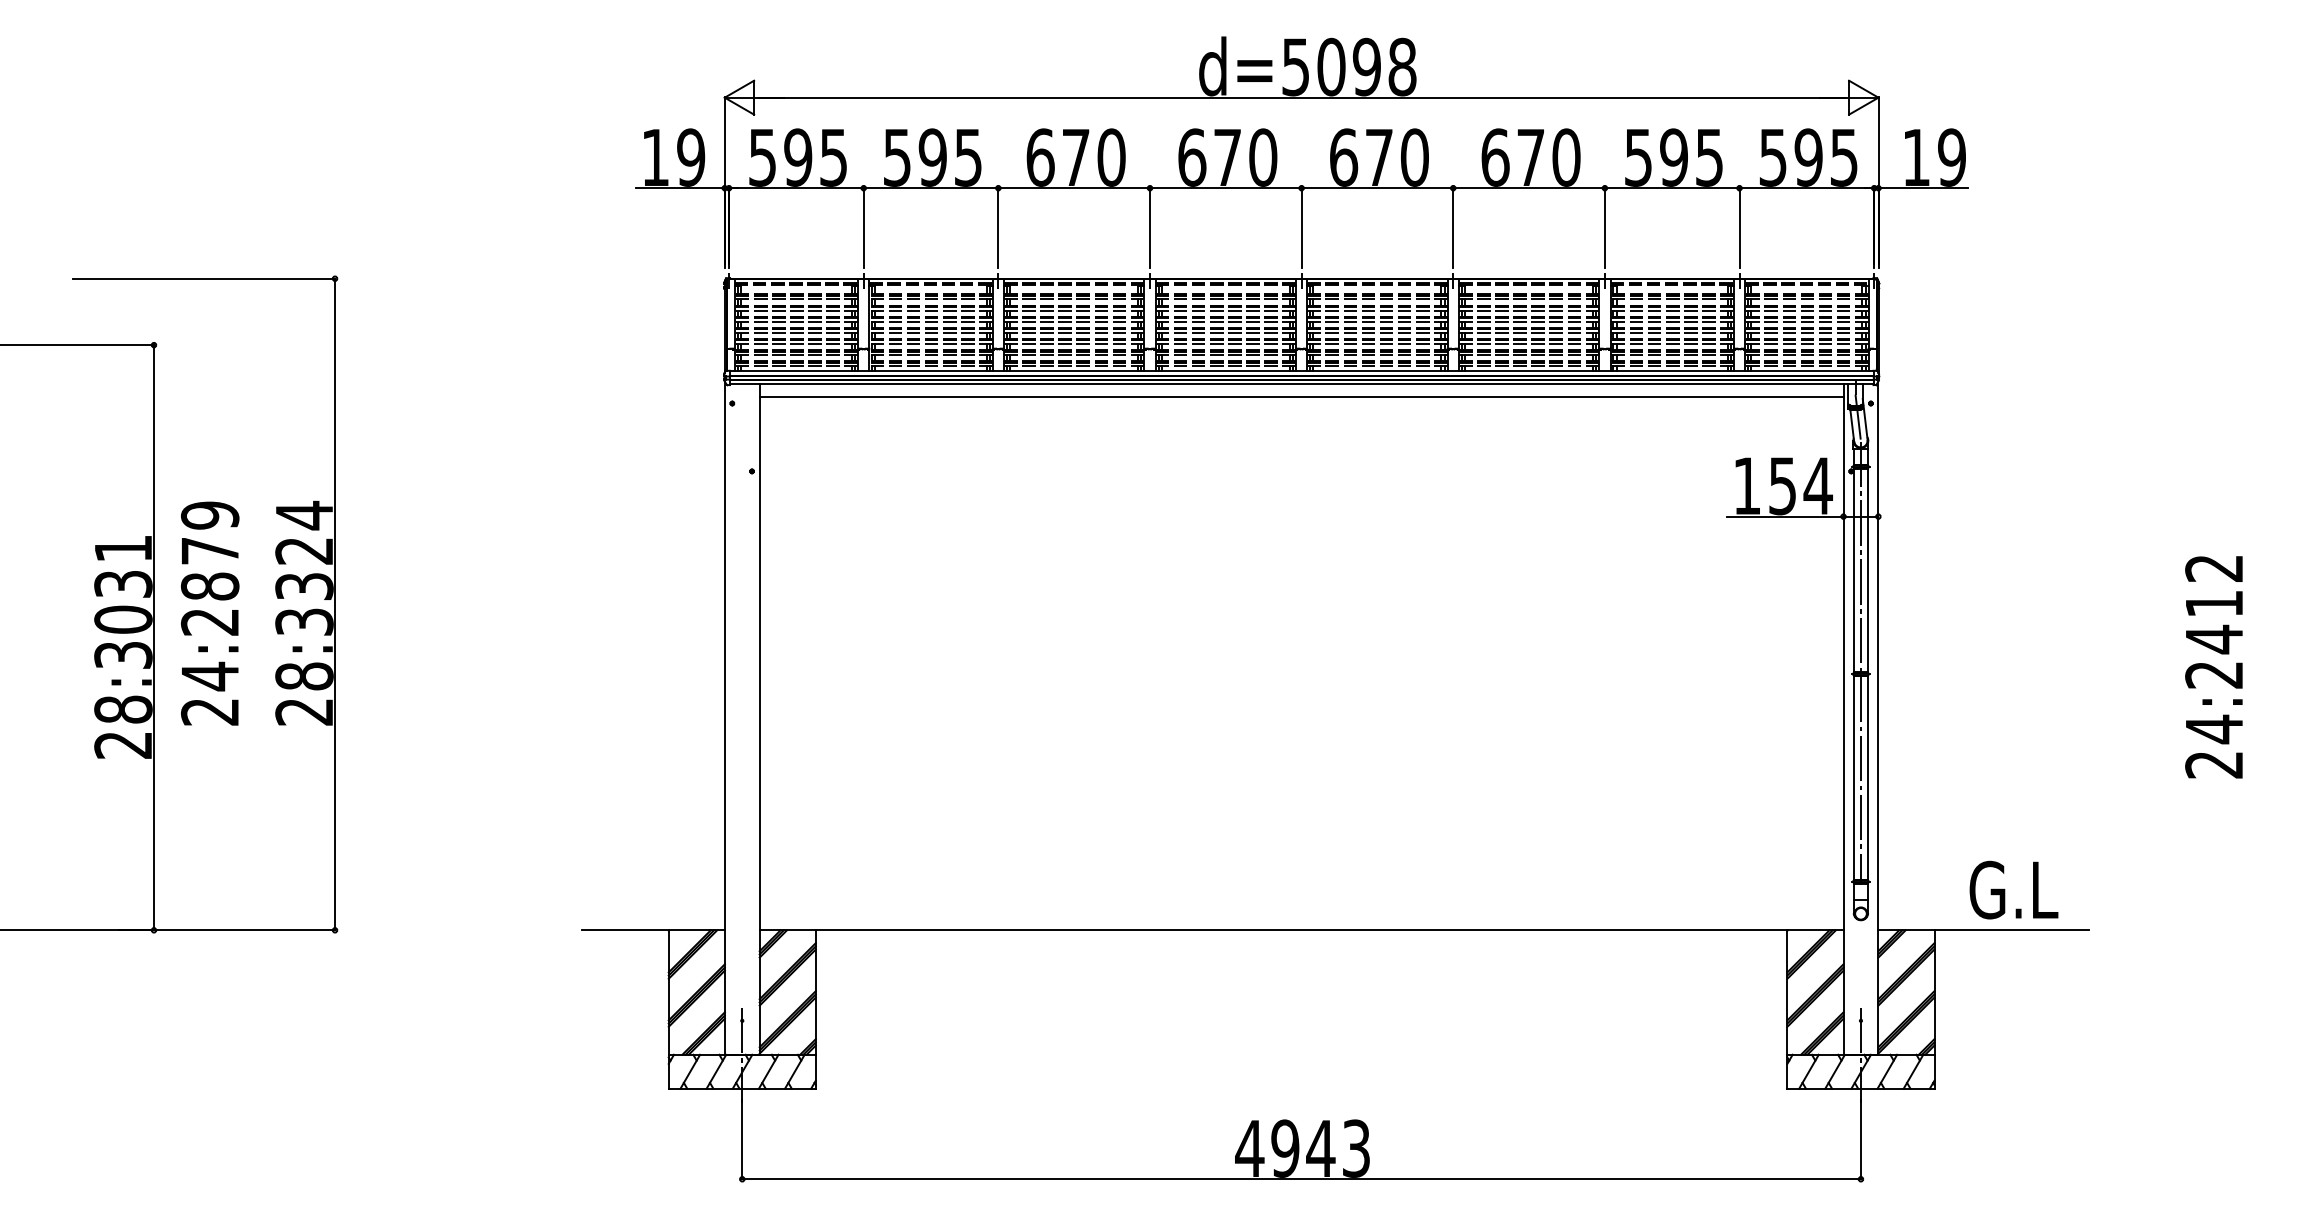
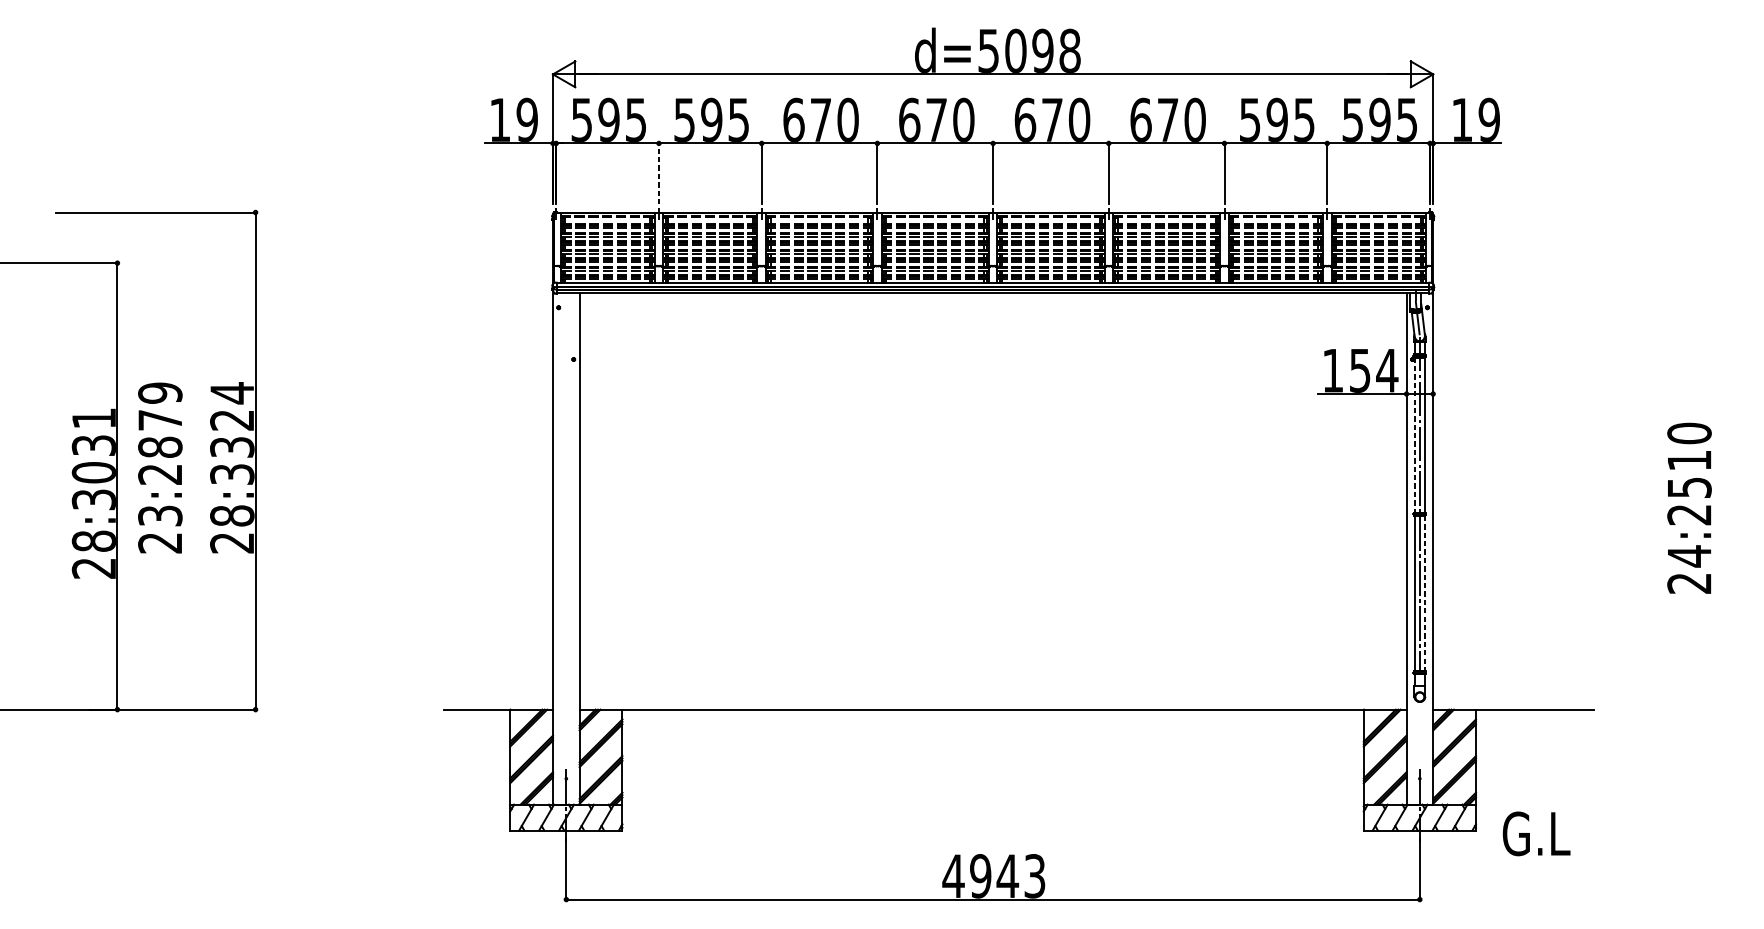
line: (863, 227) -> (658, 173), solid -> dashed
line: (1301, 397) -> (993, 303), removed
line: (1854, 570) -> (1414, 435), solid -> dashed
text: (2214, 604) -> (1689, 461), 24:2412 -> 24:2510
text: (209, 676) -> (159, 516), 24:2879 -> 23:2879
line: (1867, 777) -> (1424, 593), solid -> dashed
text: (2013, 889) -> (1536, 833), moved

